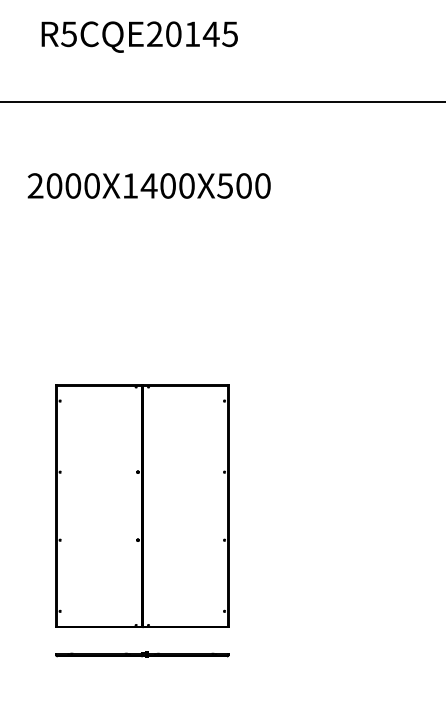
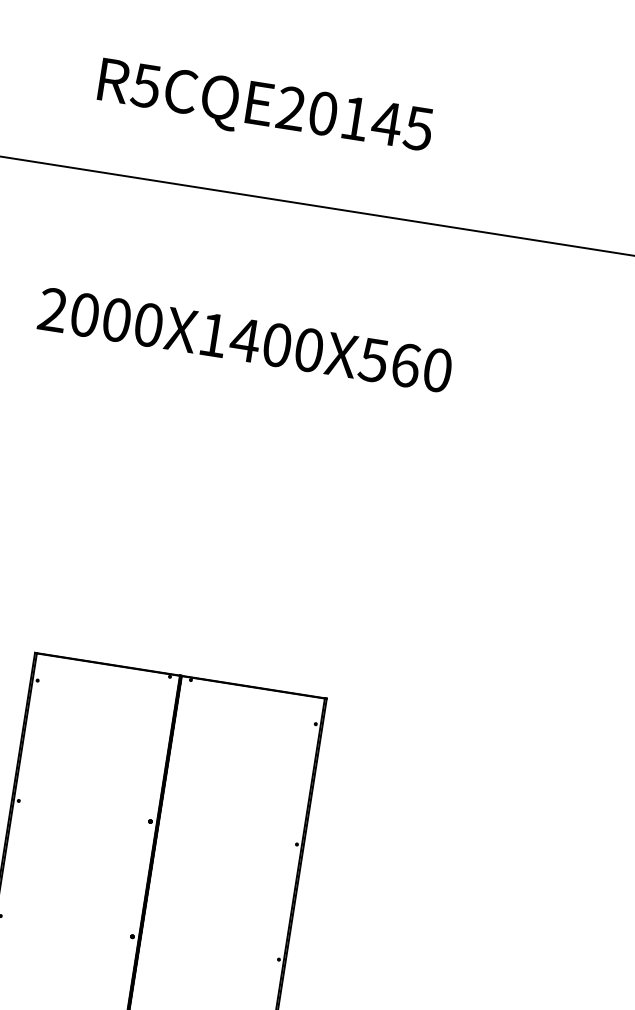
text: (139, 36) -> (264, 108), moved
text: (244, 185) -> (406, 364), 500 -> 560

